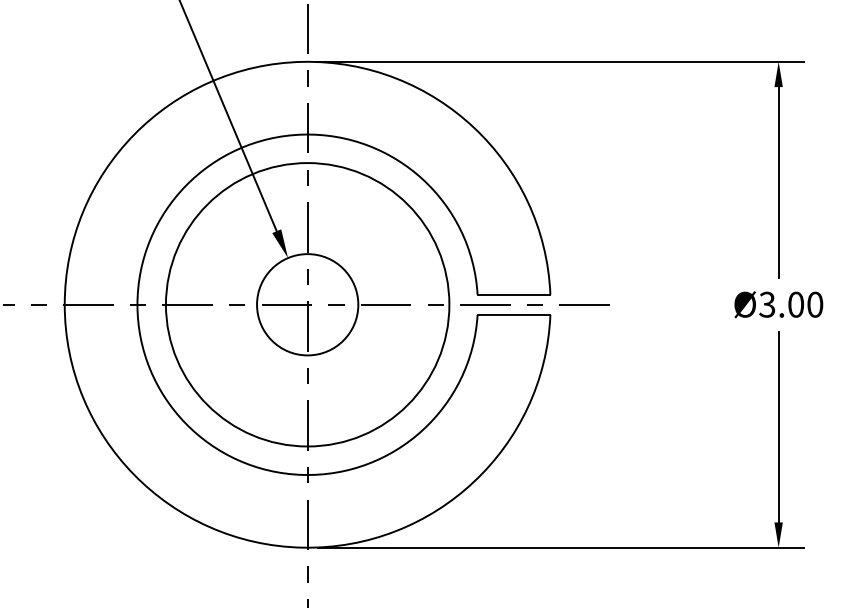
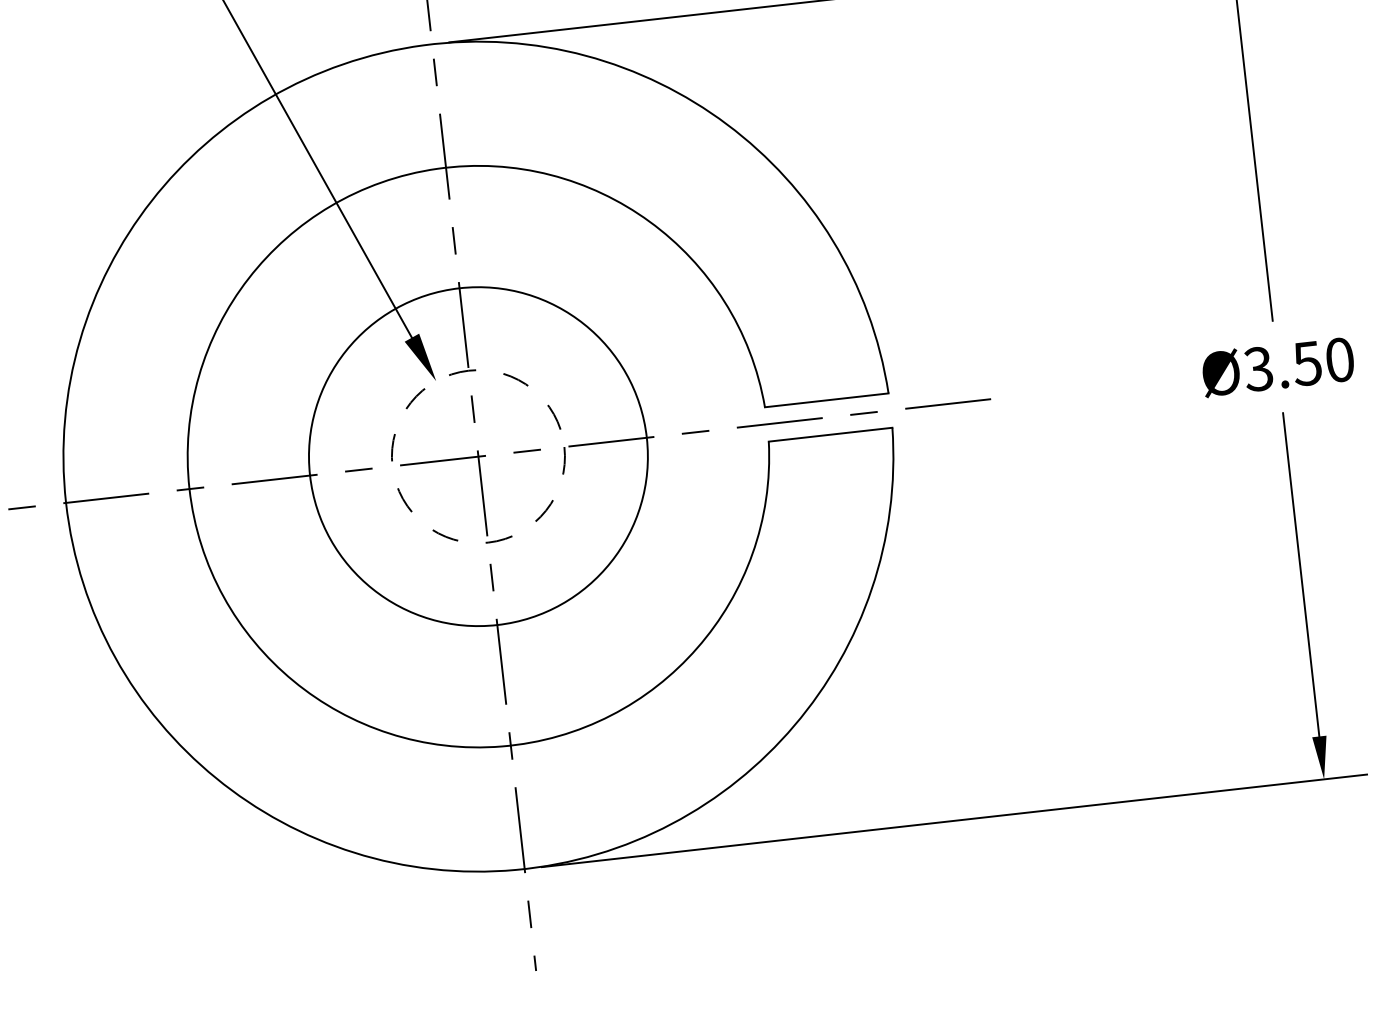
circle: (307, 304) -> (478, 456), size x0.7
circle: (307, 304) -> (478, 456), solid -> dashed
text: (795, 304) -> (1306, 363), Ø3.00 -> Ø3.50

